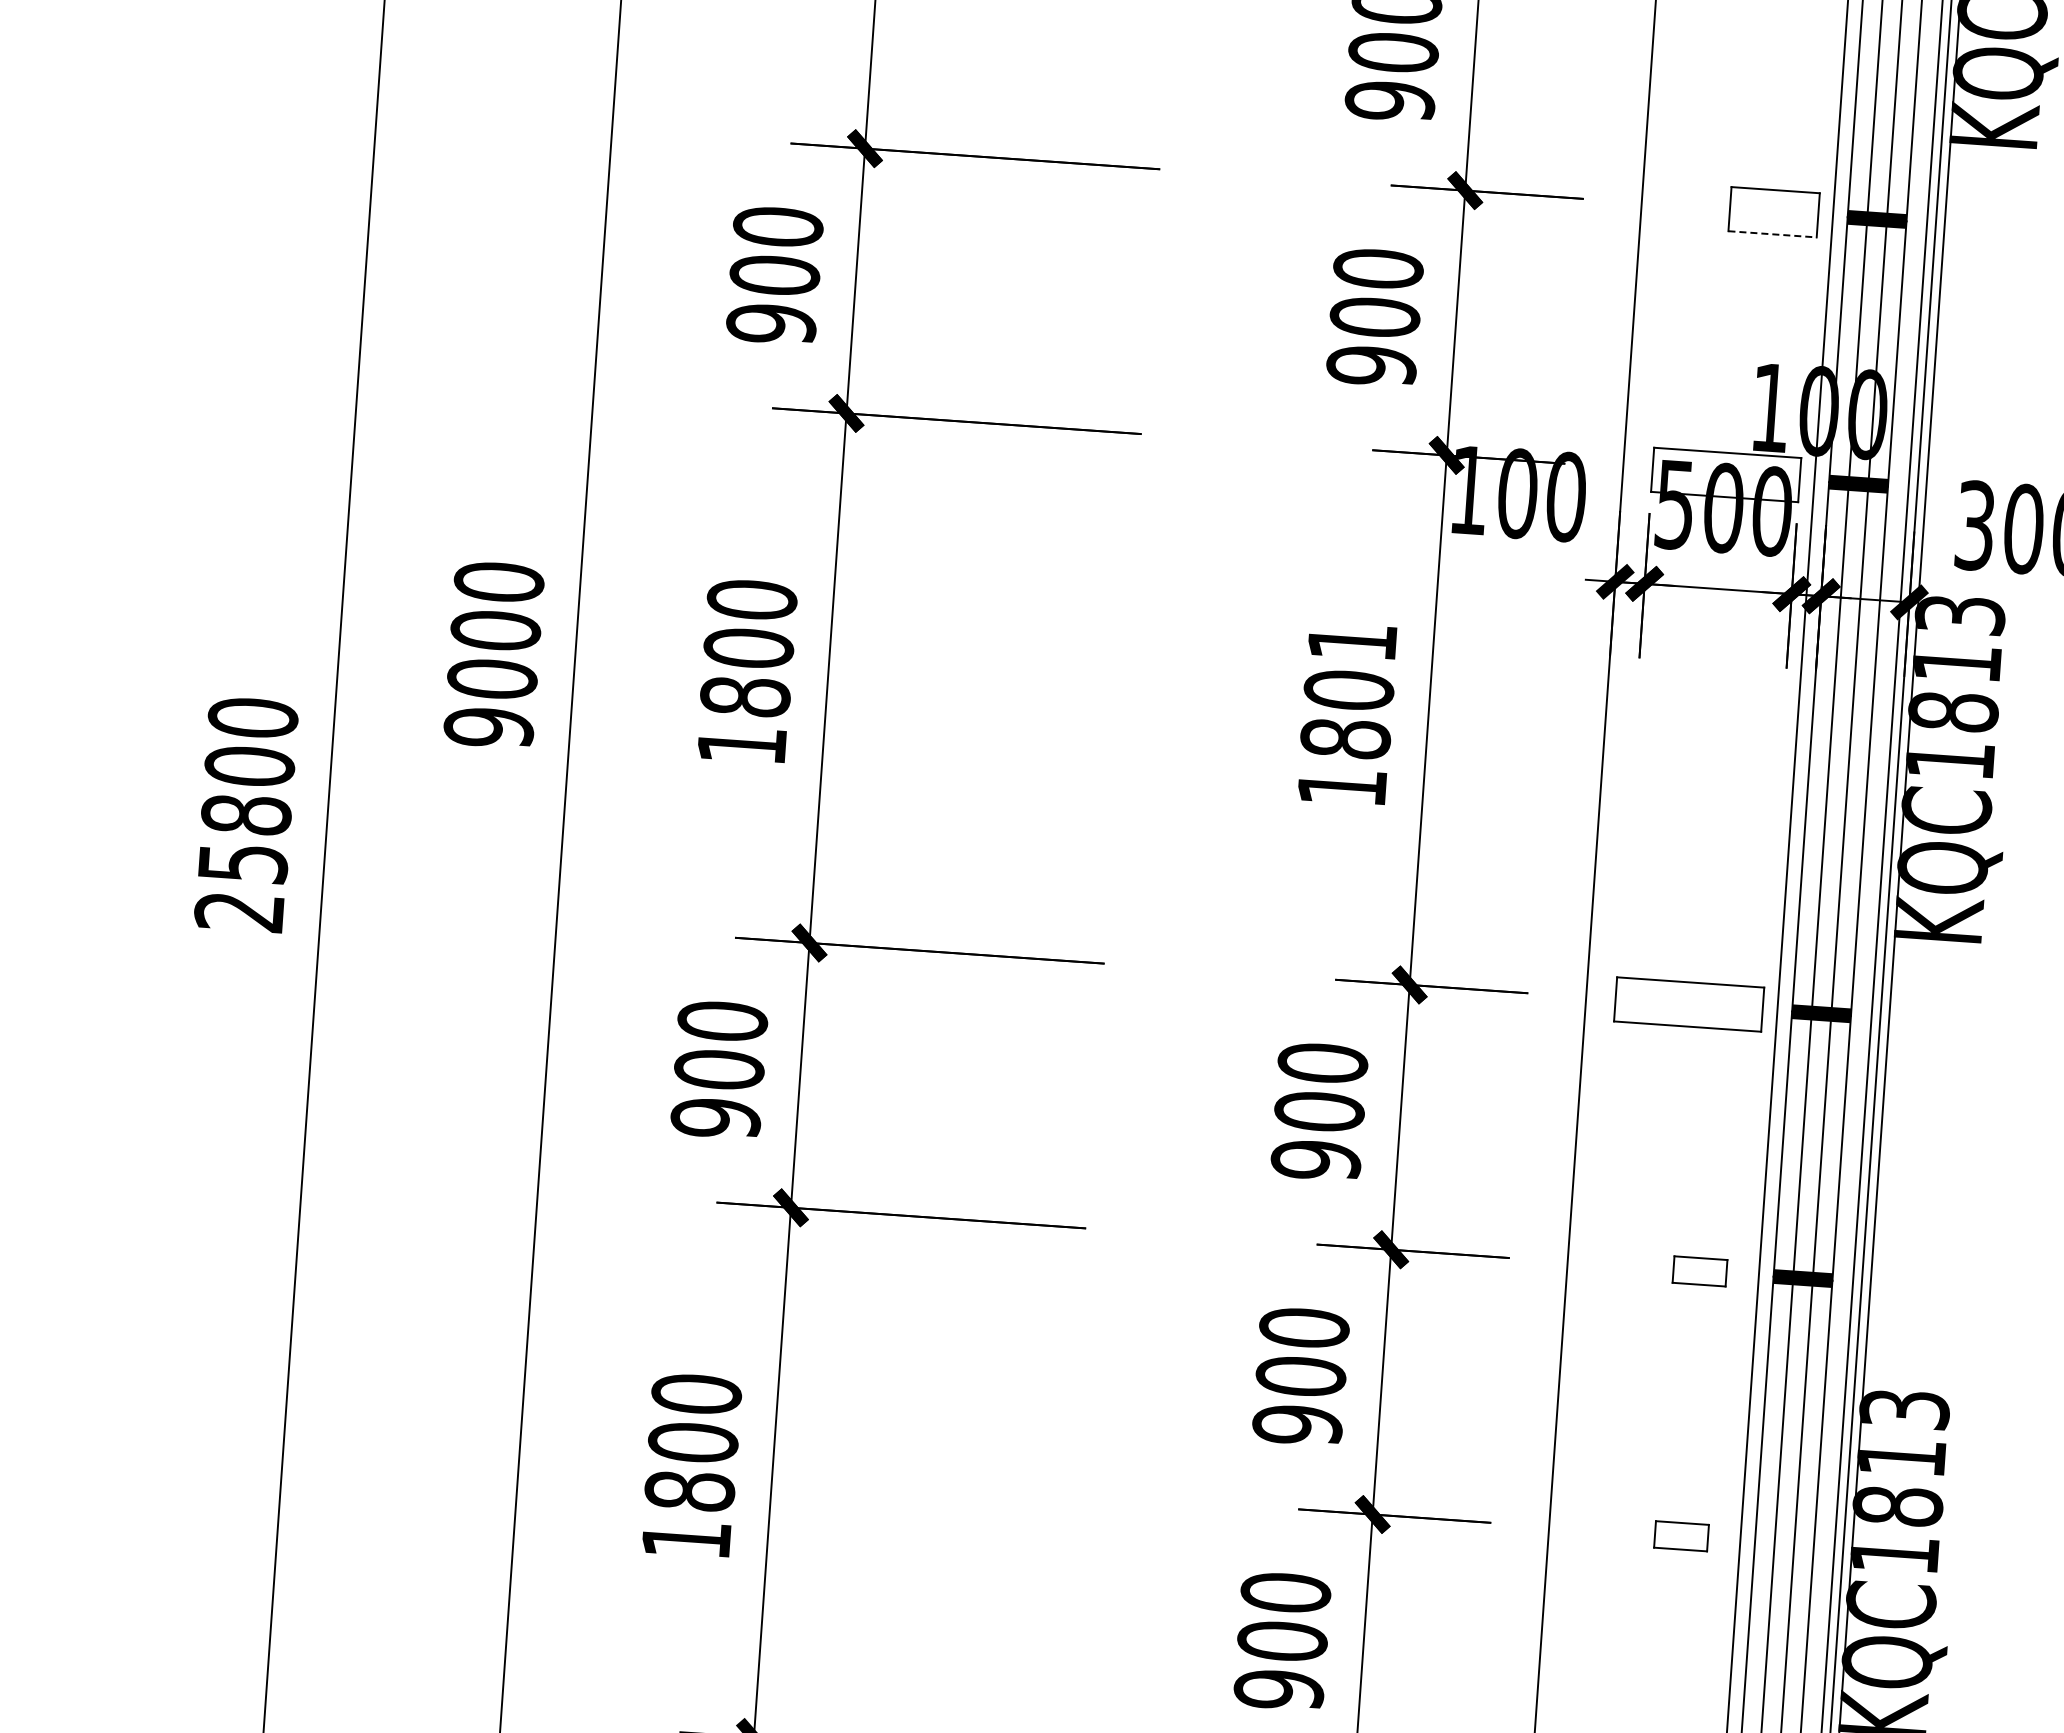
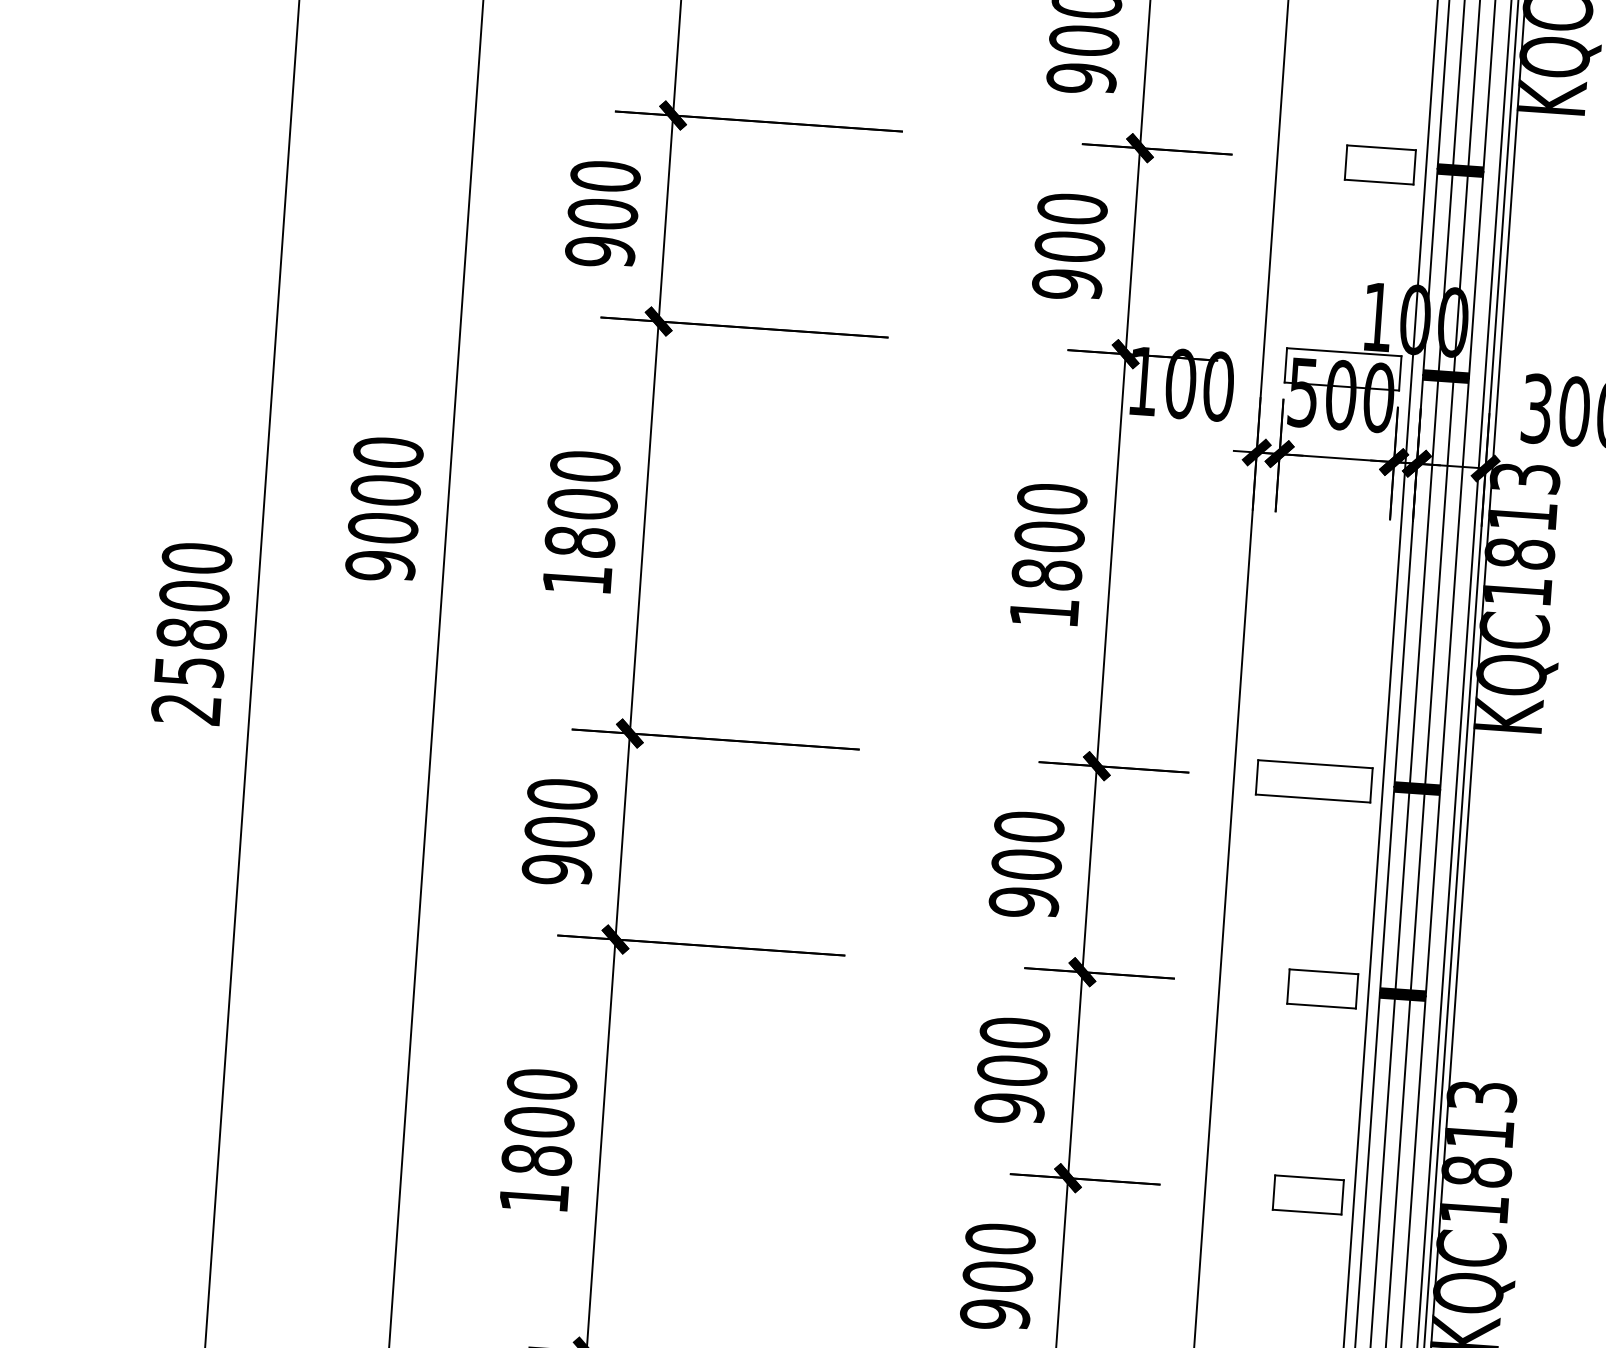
line: (1773, 234) -> (1379, 182), dashed -> solid
text: (1352, 641) -> (1052, 498), 1801 -> 1800
part: (1699, 1271) -> (1322, 989), size x1.67
part: (1681, 1536) -> (1308, 1195), size x1.67

